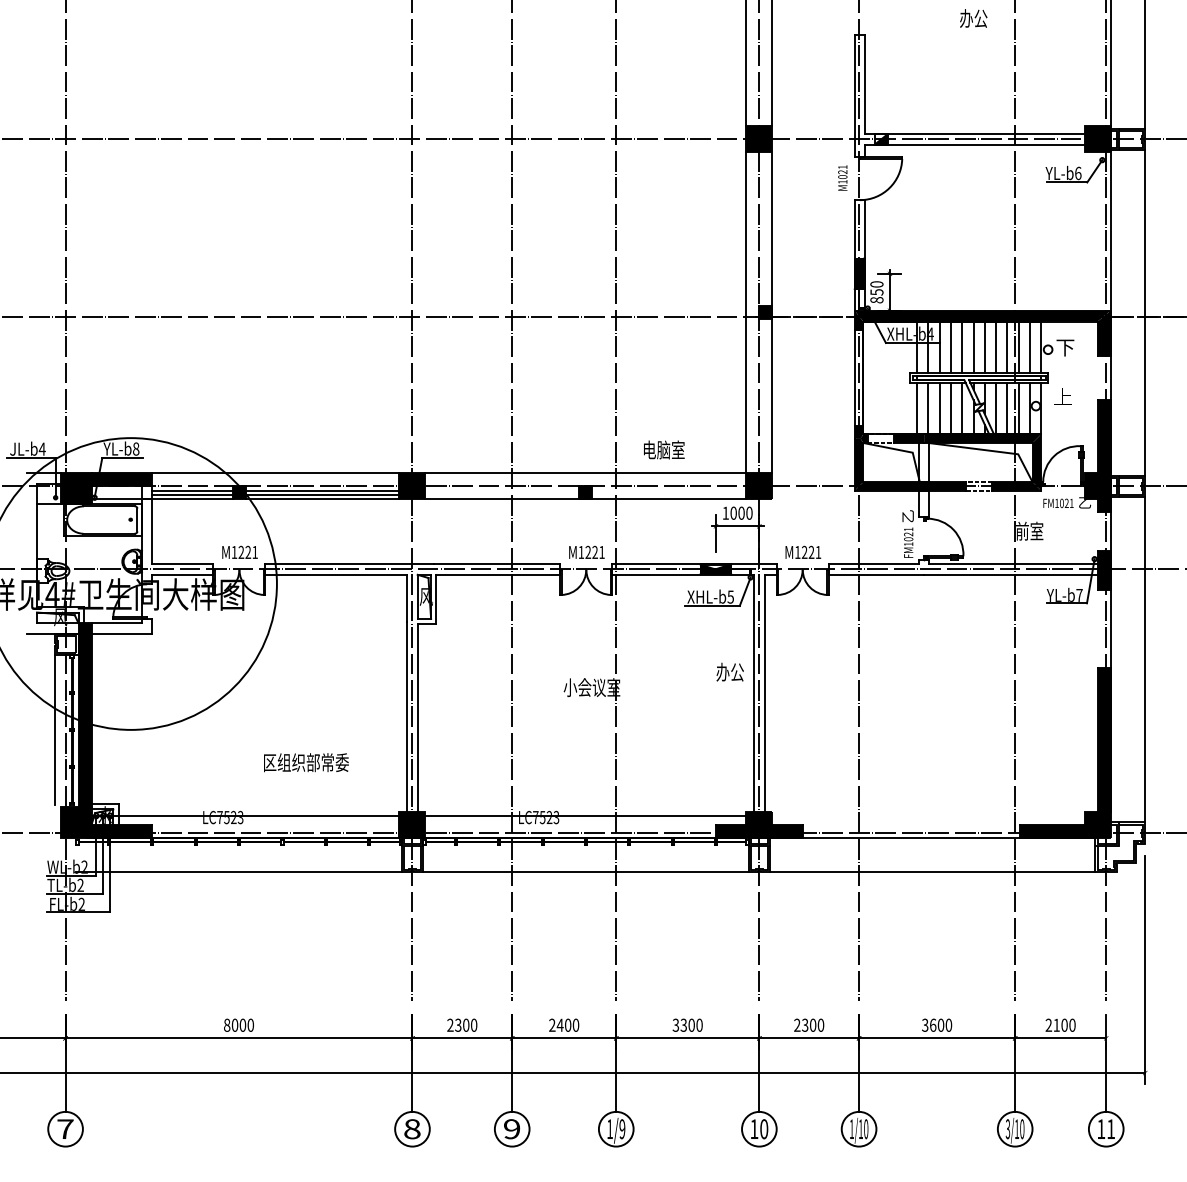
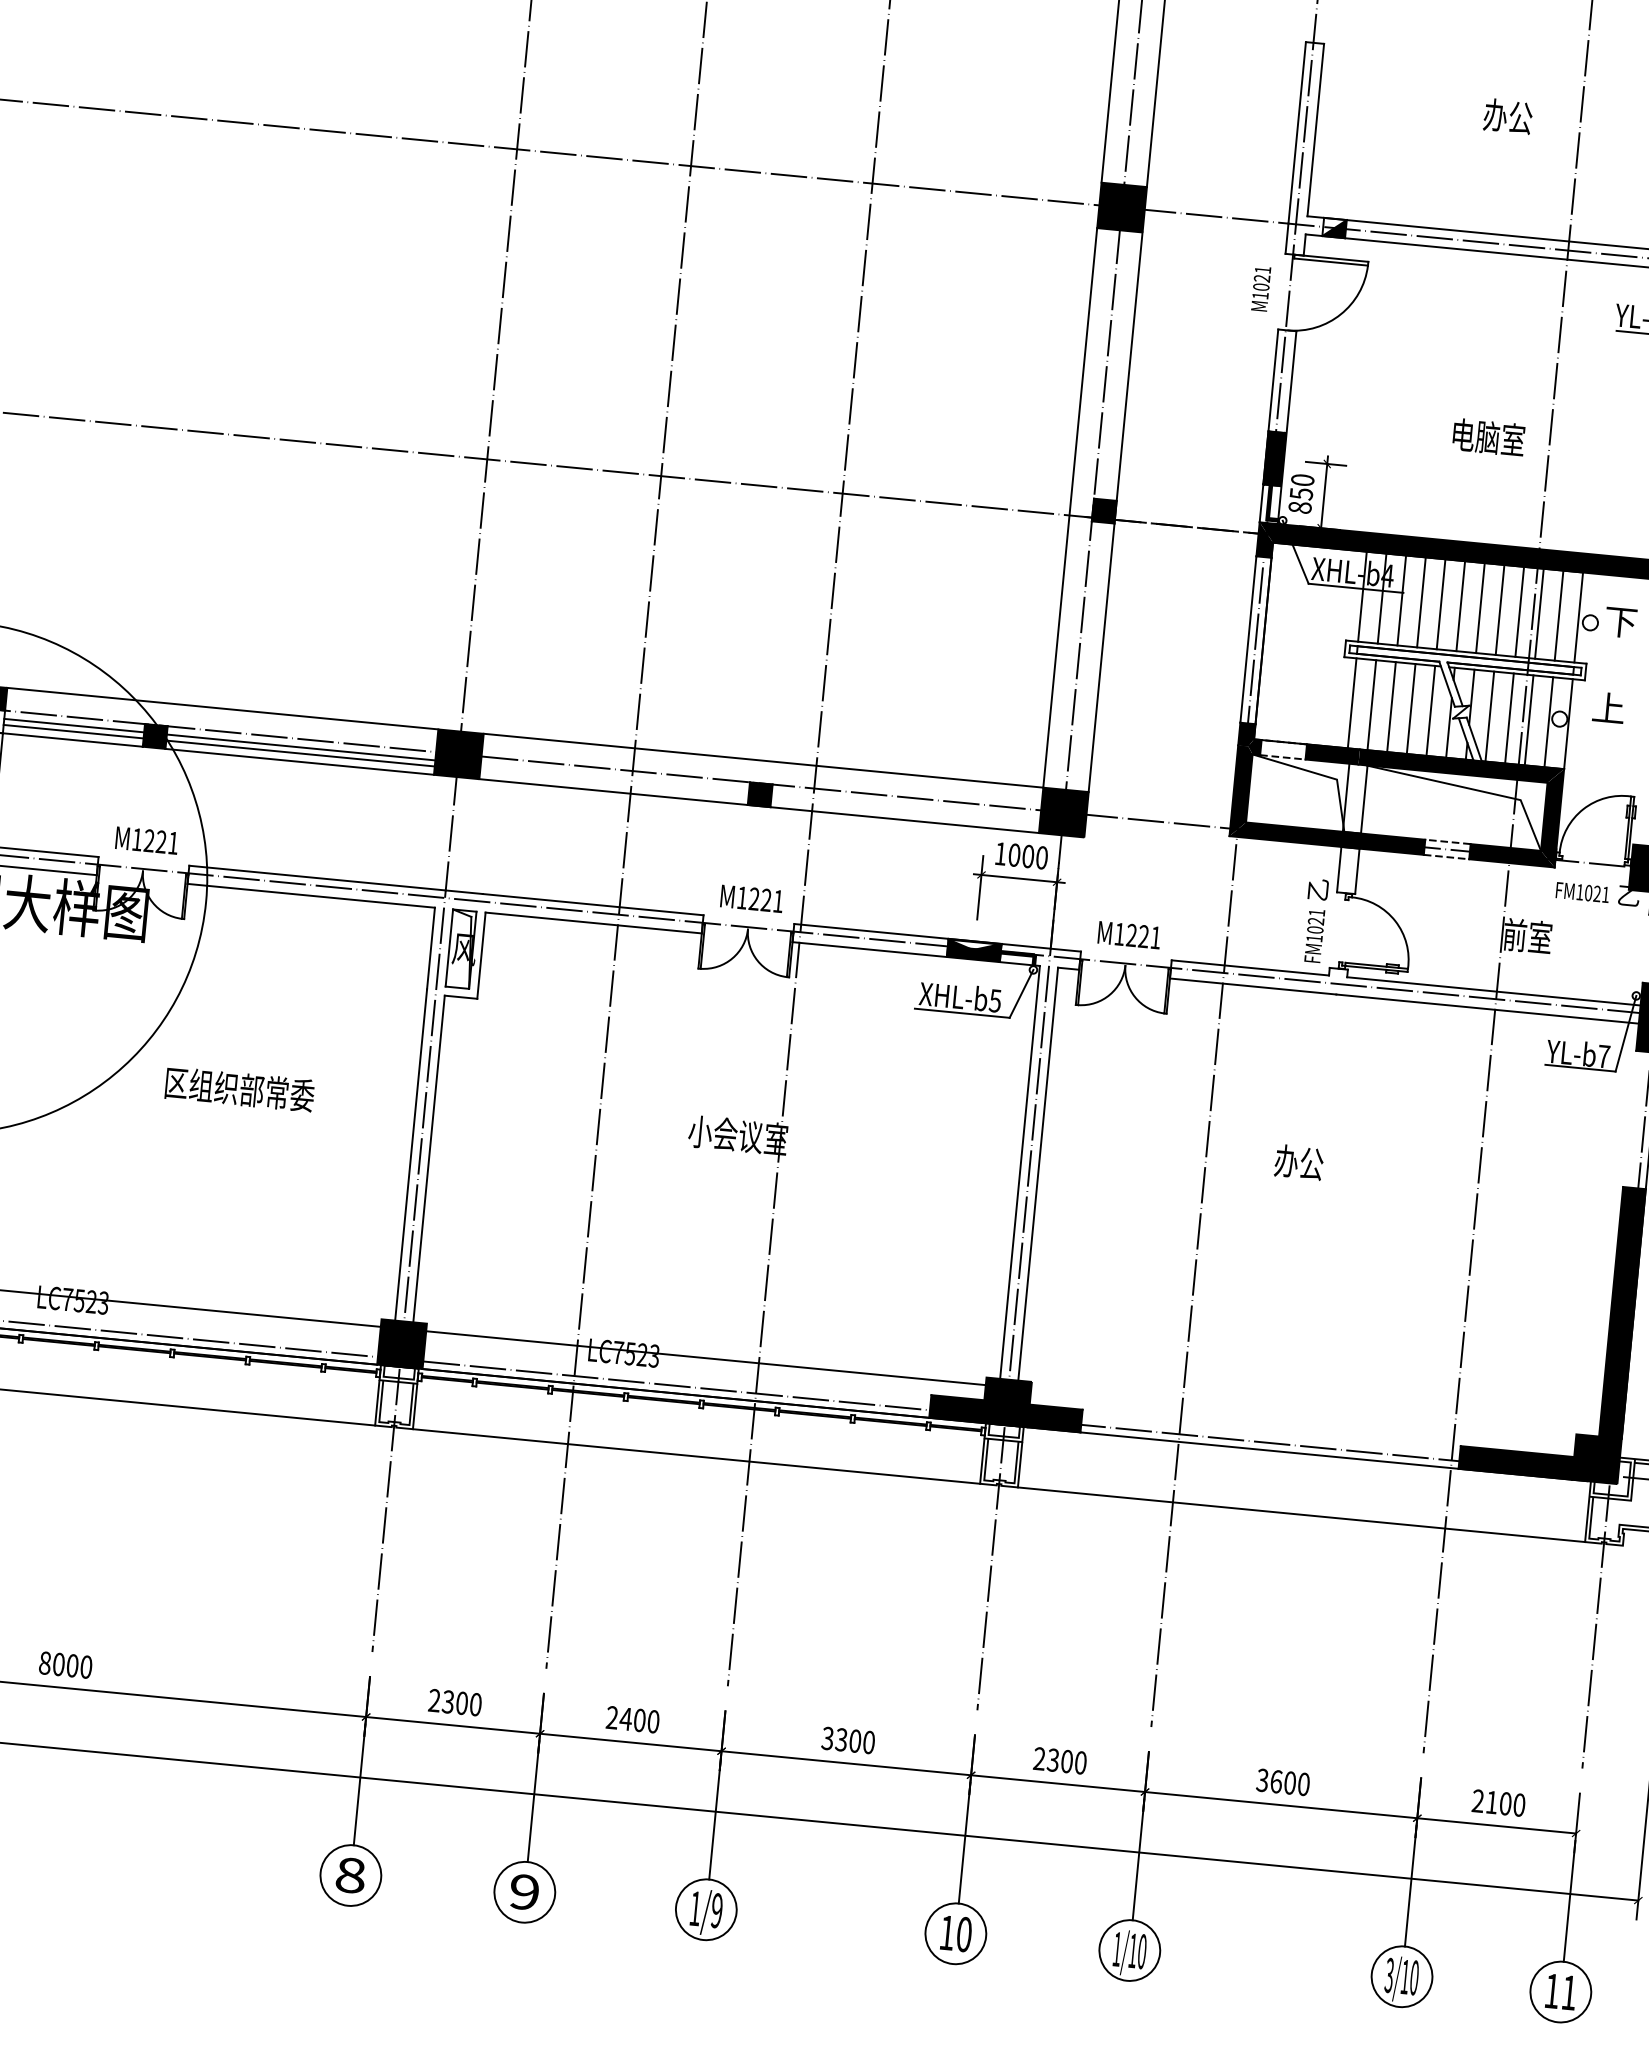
text: (973, 18) -> (1507, 116), moved
text: (664, 449) -> (1489, 436), moved
text: (729, 671) -> (1298, 1161), moved
text: (306, 762) -> (240, 1089), moved

